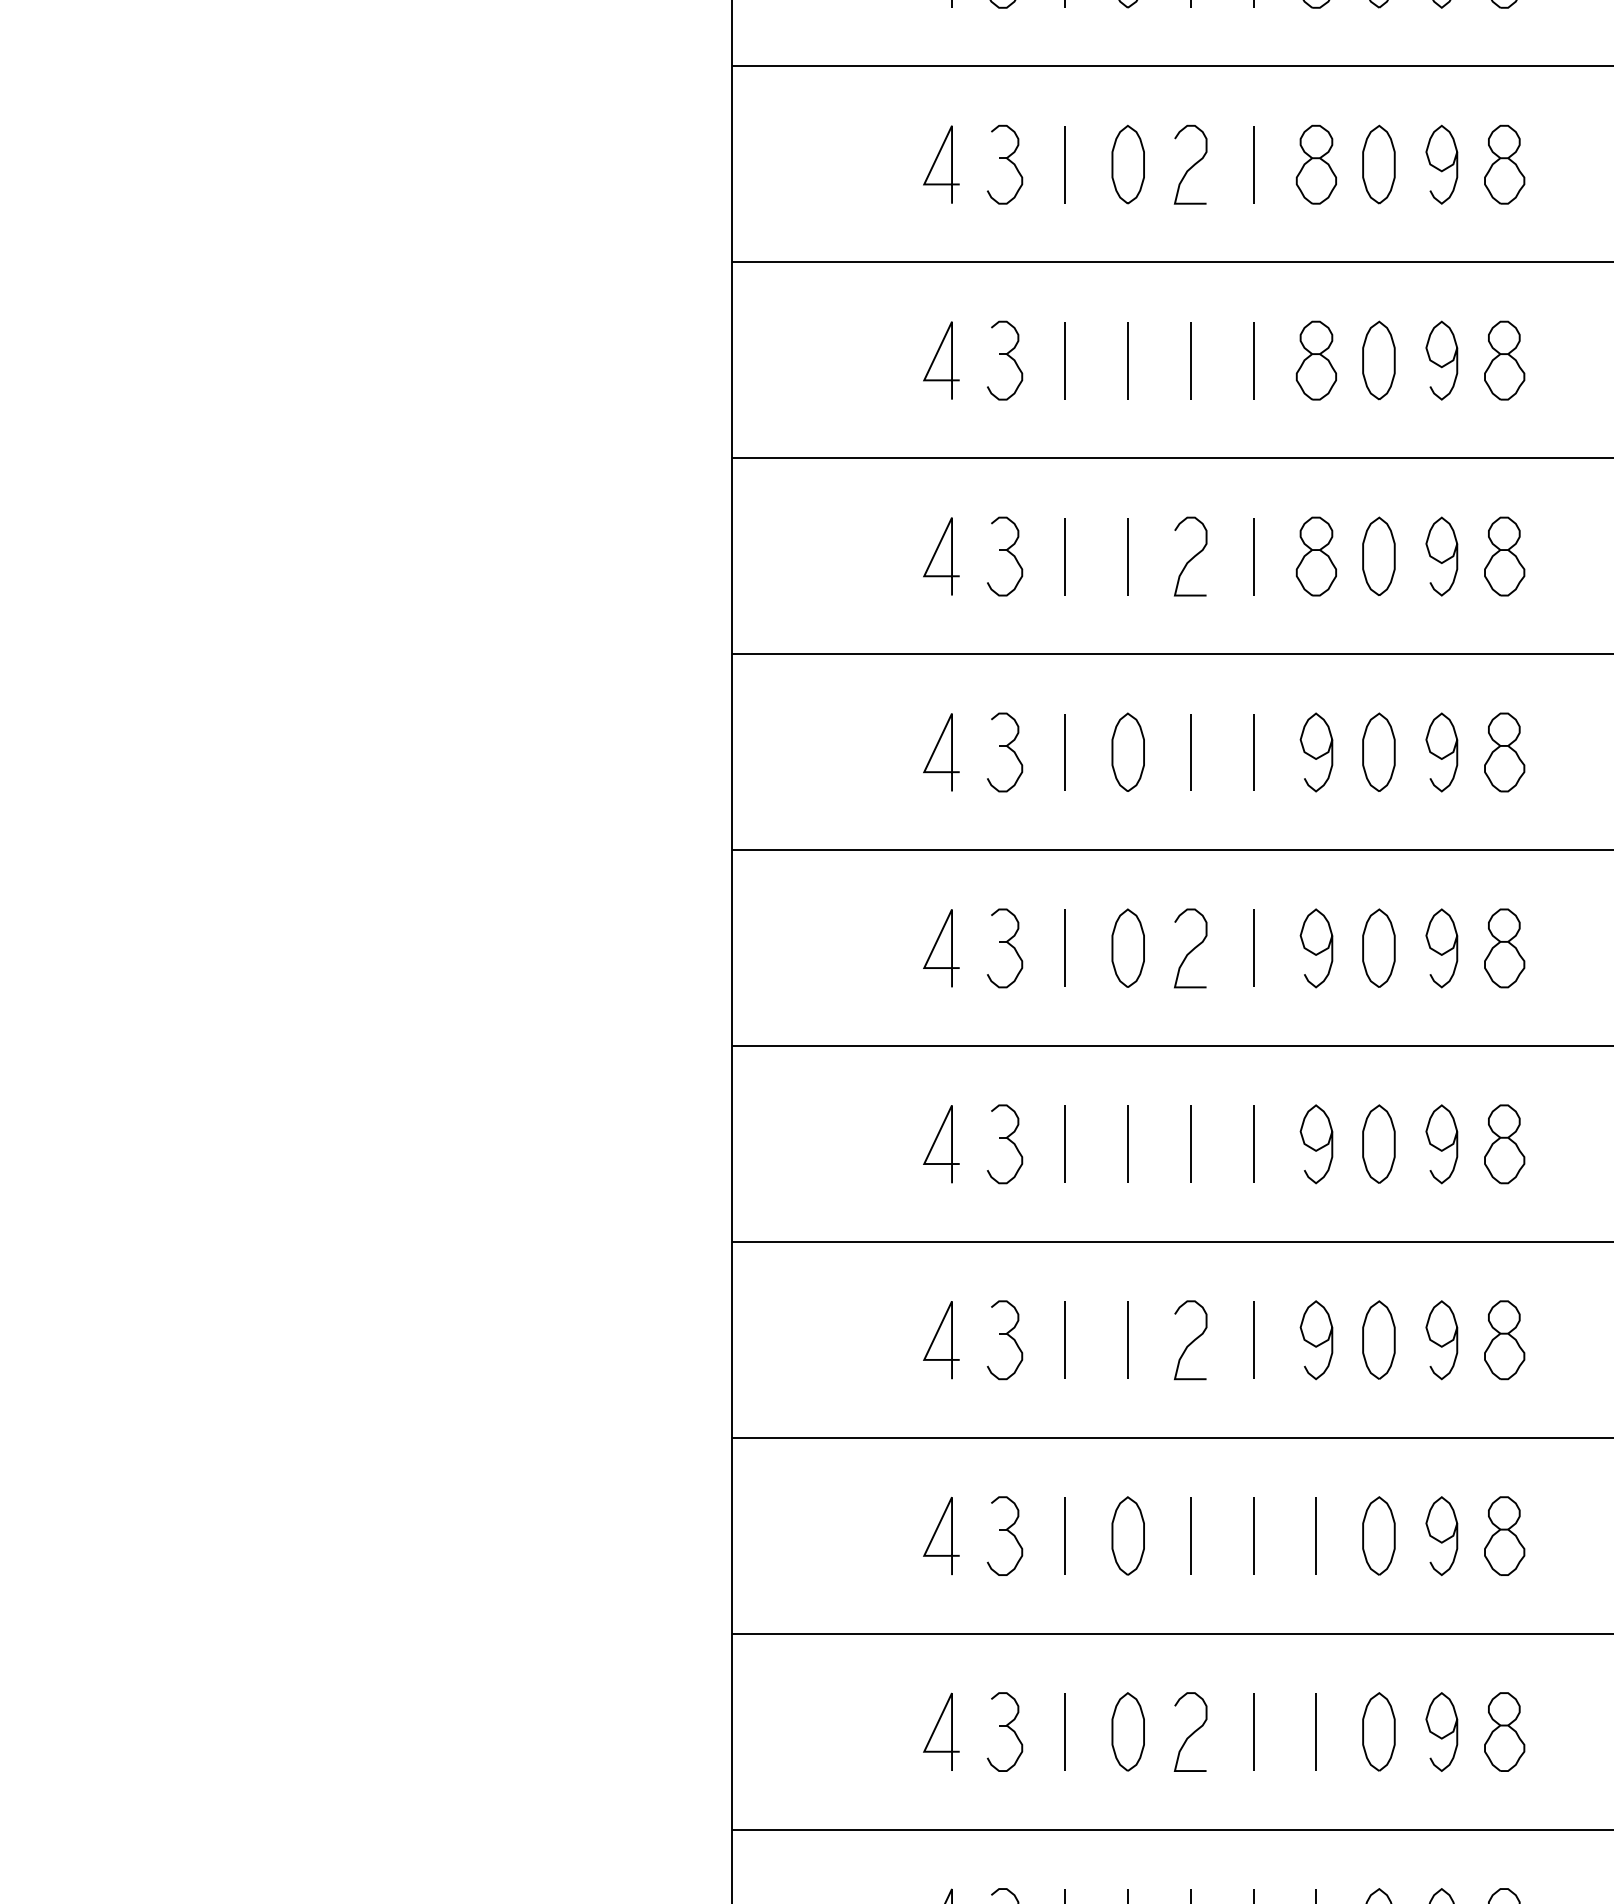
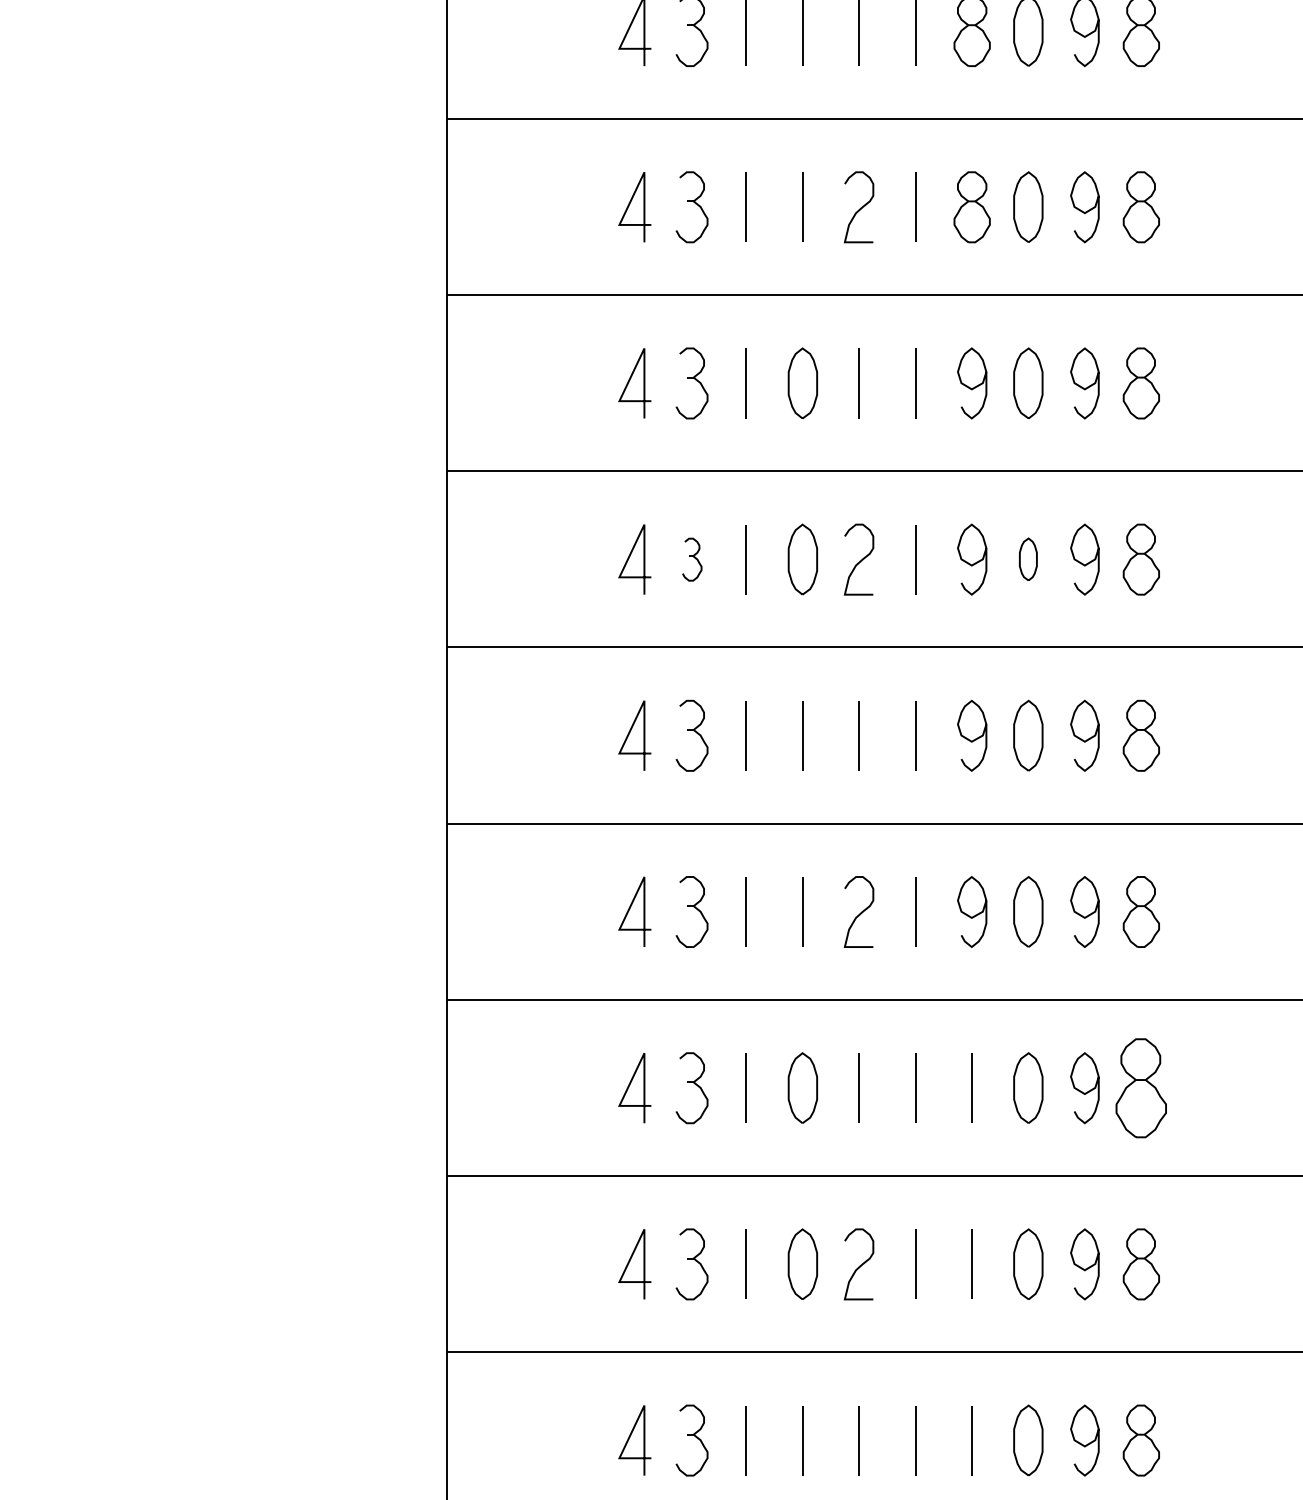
part: (1378, 947) -> (1027, 558), size x0.6
part: (1005, 948) -> (692, 559), size x0.6
part: (1504, 1535) -> (1141, 1087), size x1.4

